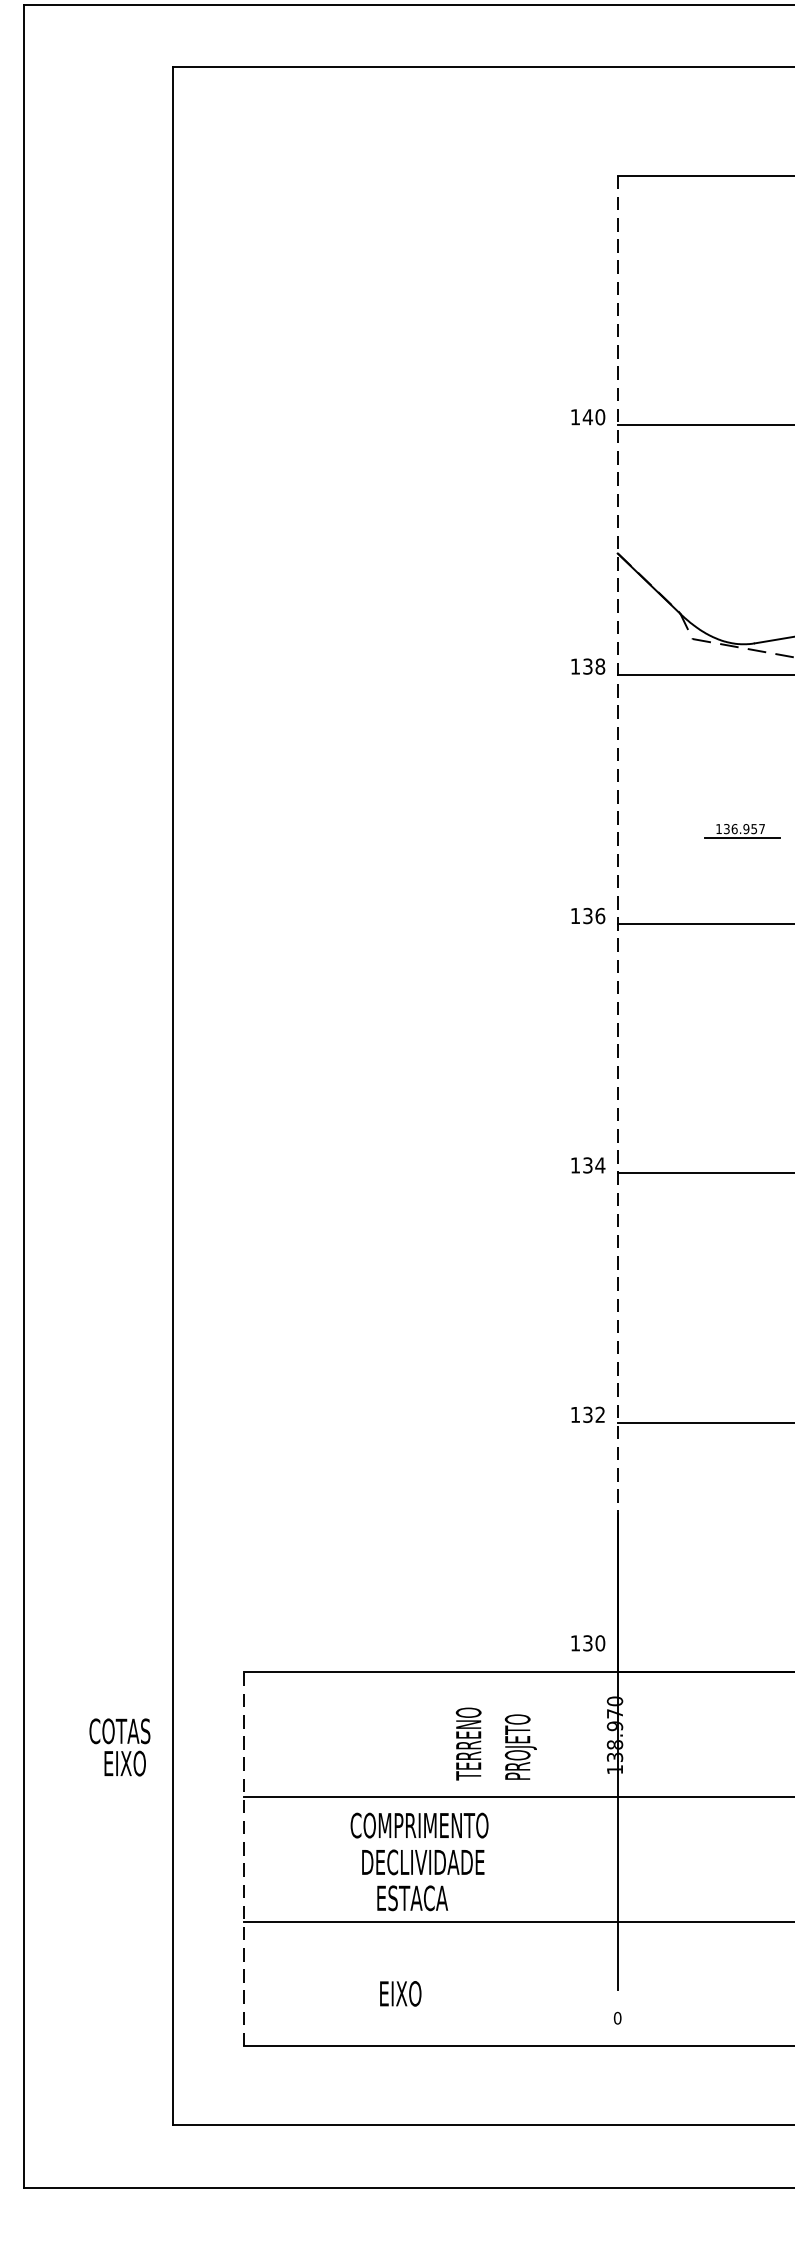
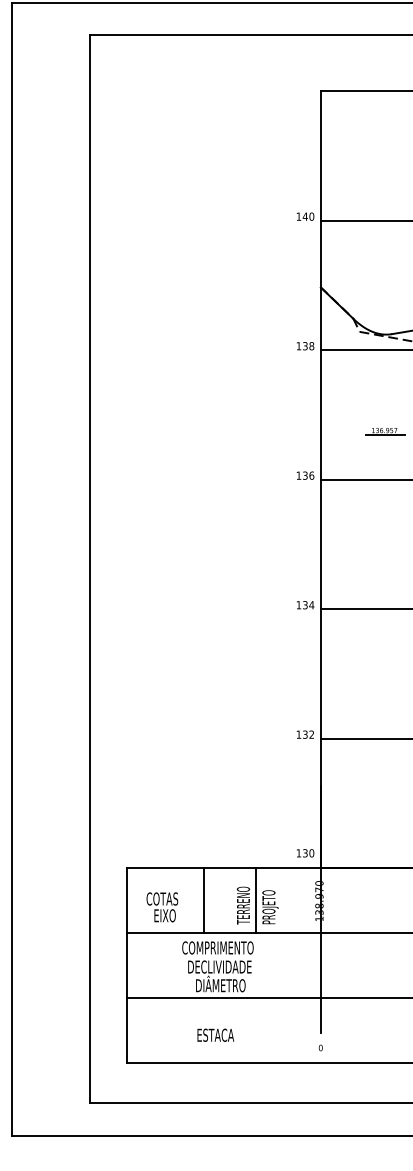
line: (617, 923) -> (320, 479), dashed -> solid
line: (393, 1734) -> (204, 900), added
line: (493, 1734) -> (256, 900), added
text: (120, 1747) -> (162, 907), moved
line: (243, 1857) -> (126, 964), dashed -> solid
text: (426, 1894) -> (221, 983), ESTACA -> DIÂMETRO
text: (420, 1992) -> (218, 1034), EIXO -> ESTACA

